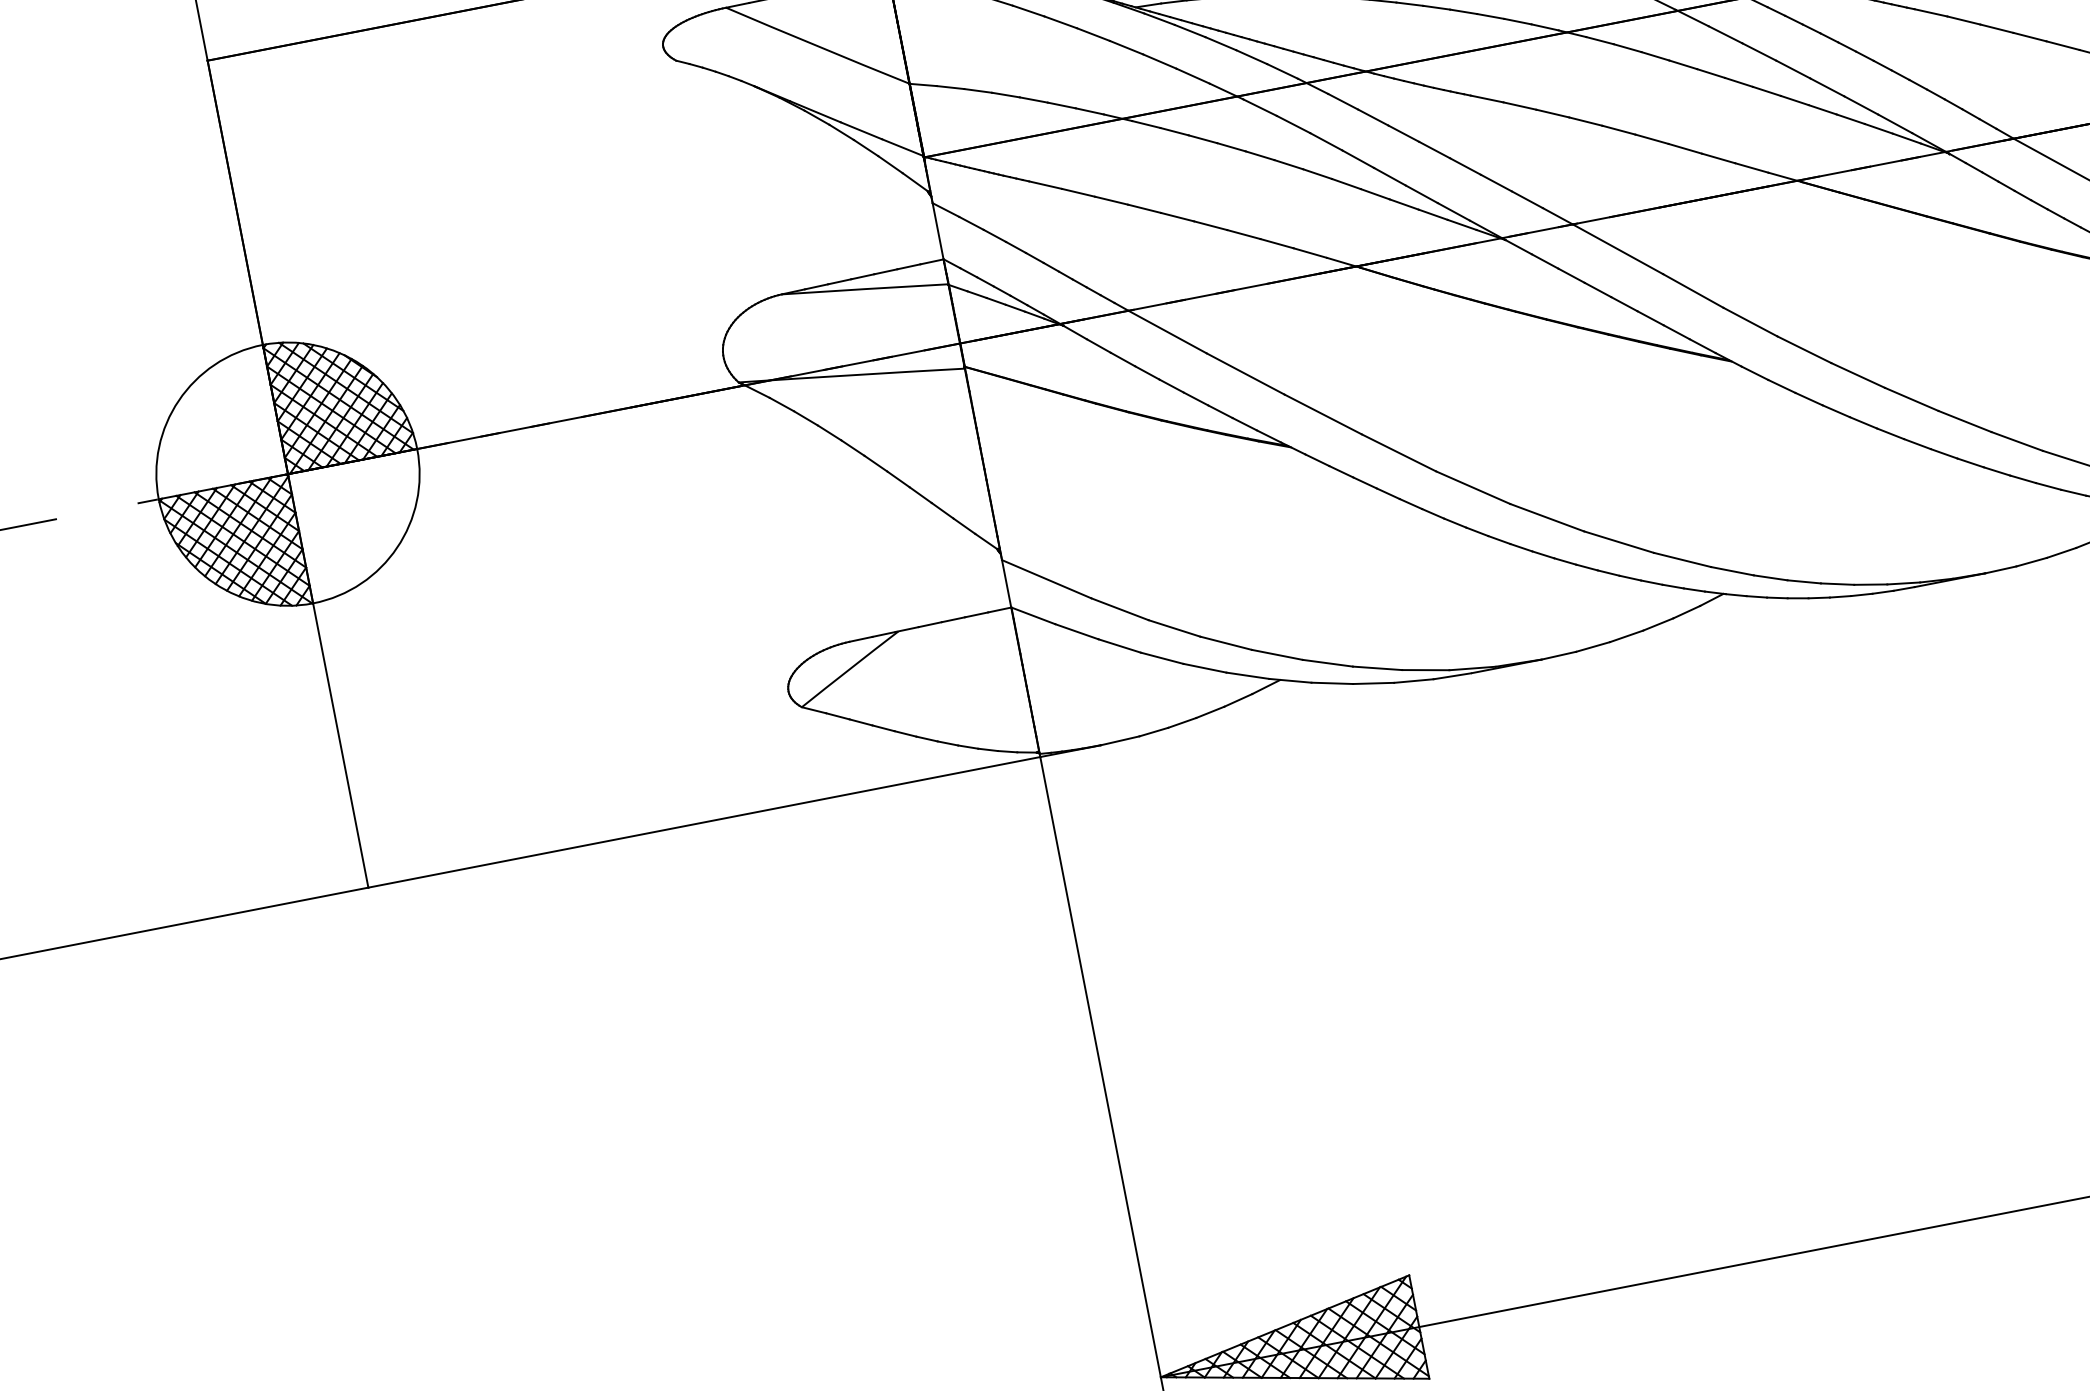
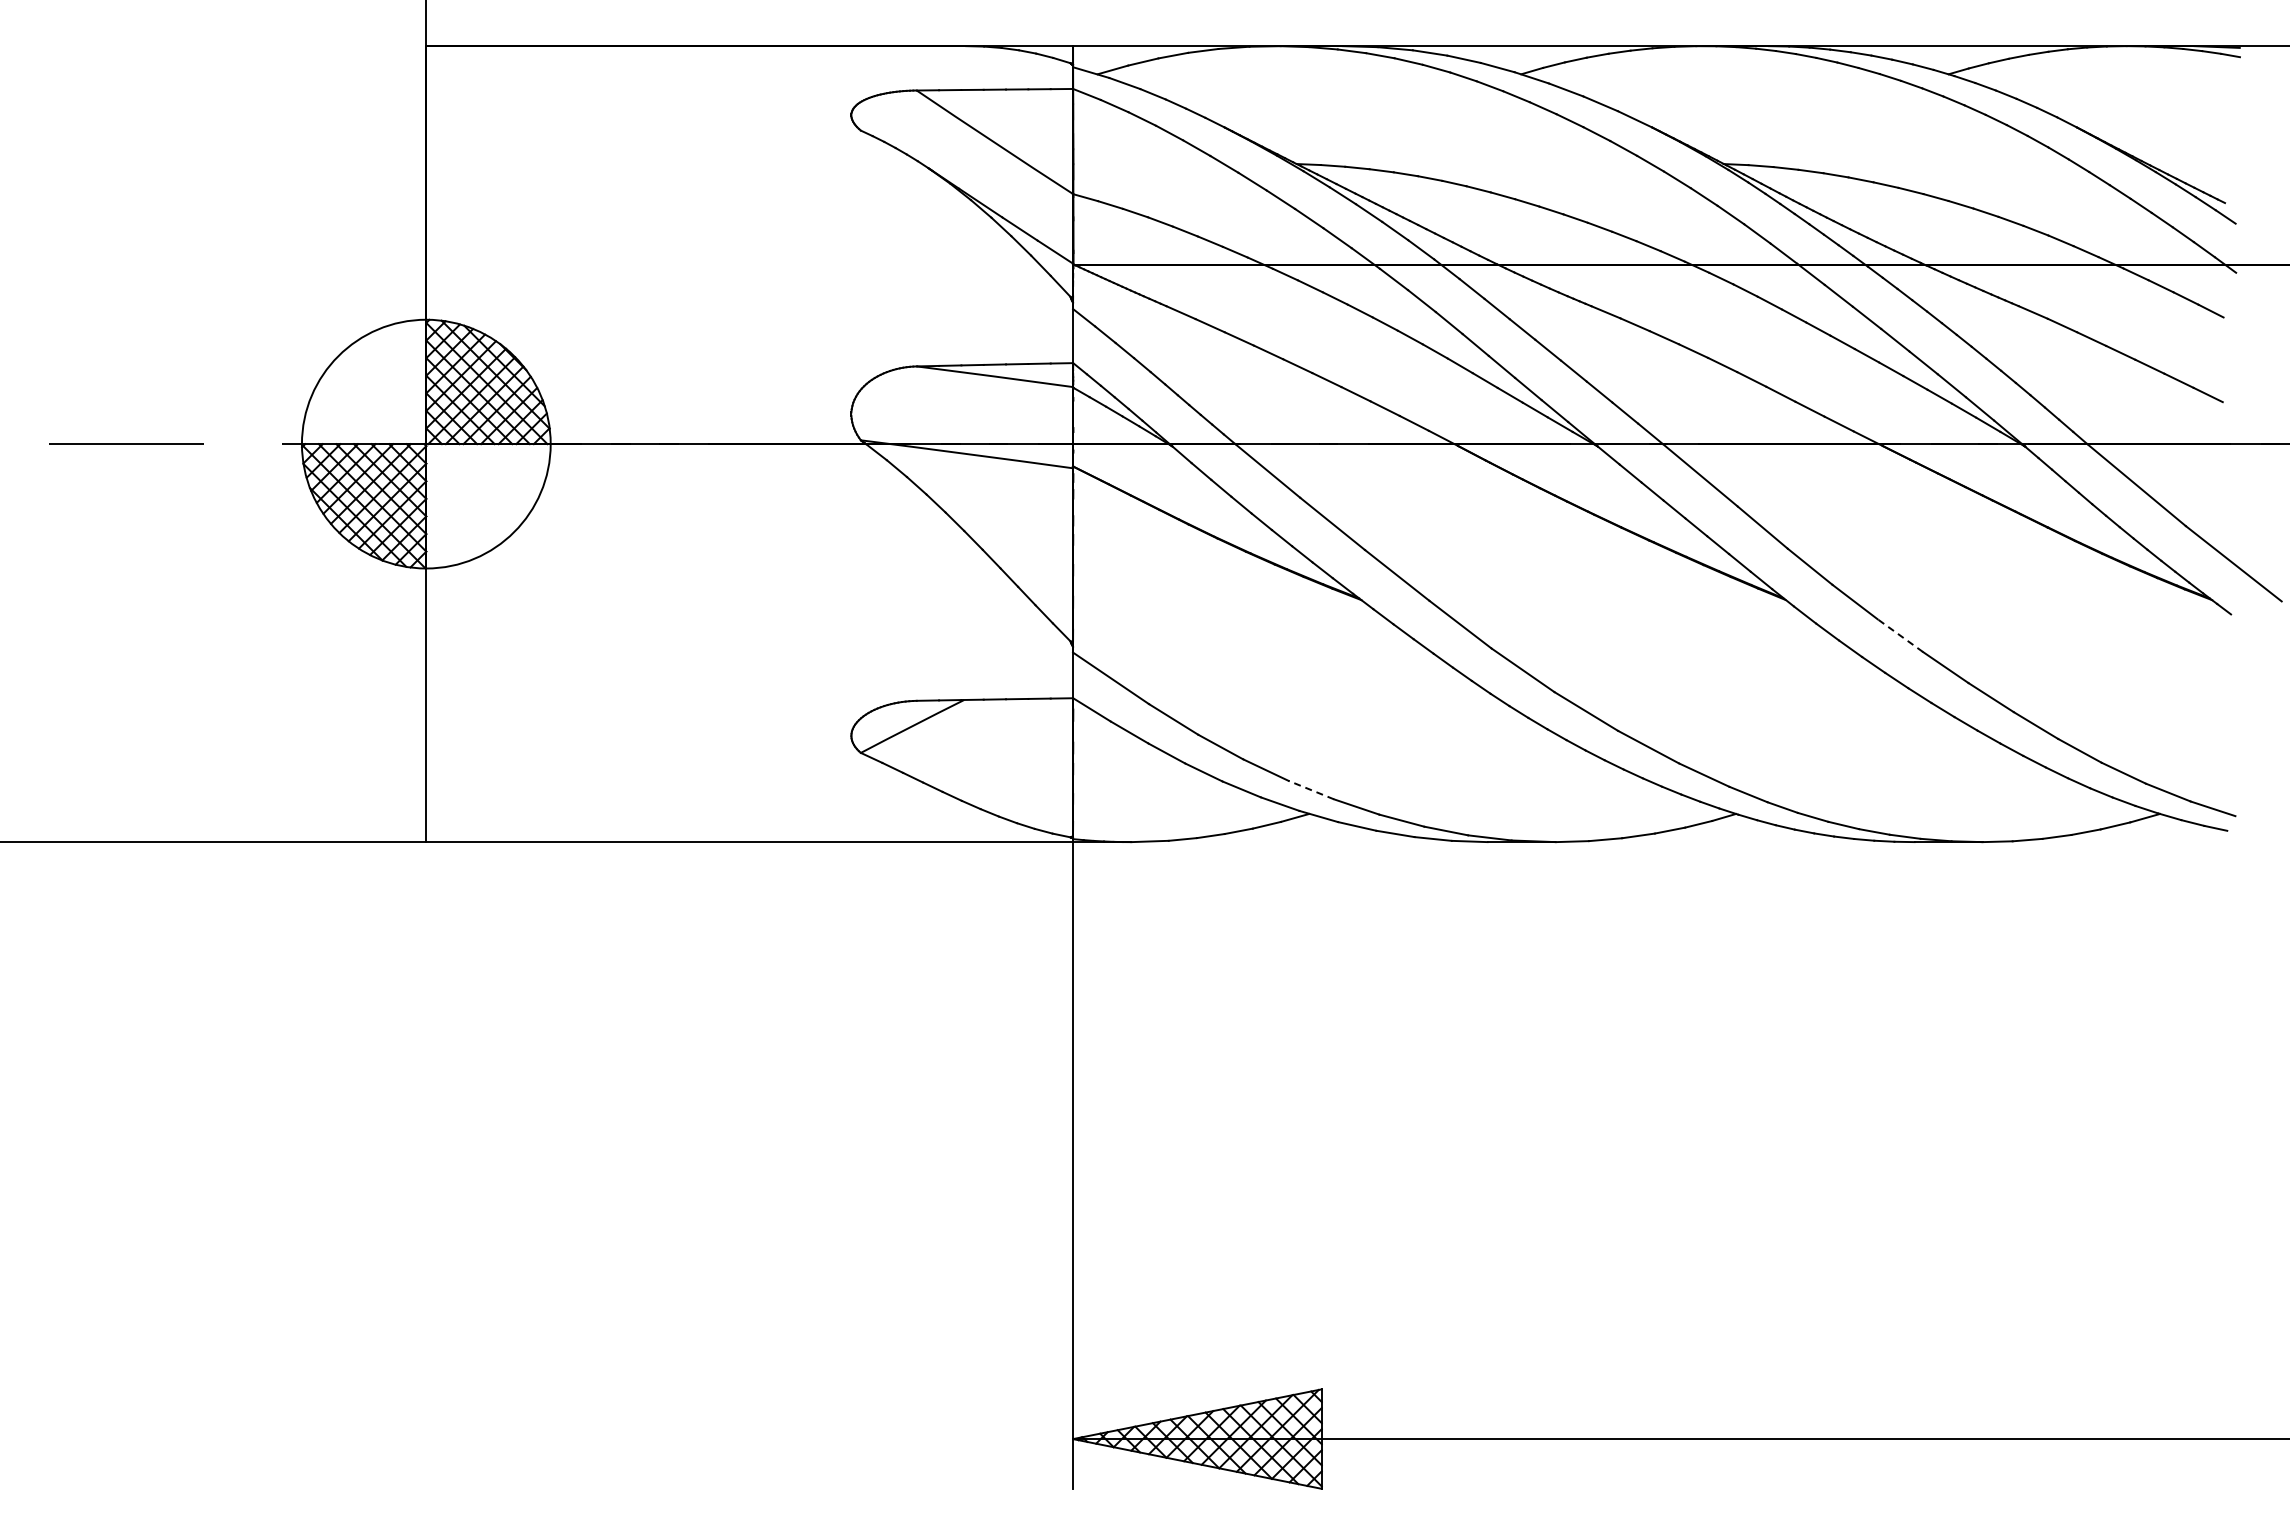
line: (1858, 375) -> (1900, 635), solid -> dashed
line: (1277, 655) -> (1311, 790), solid -> dashed

